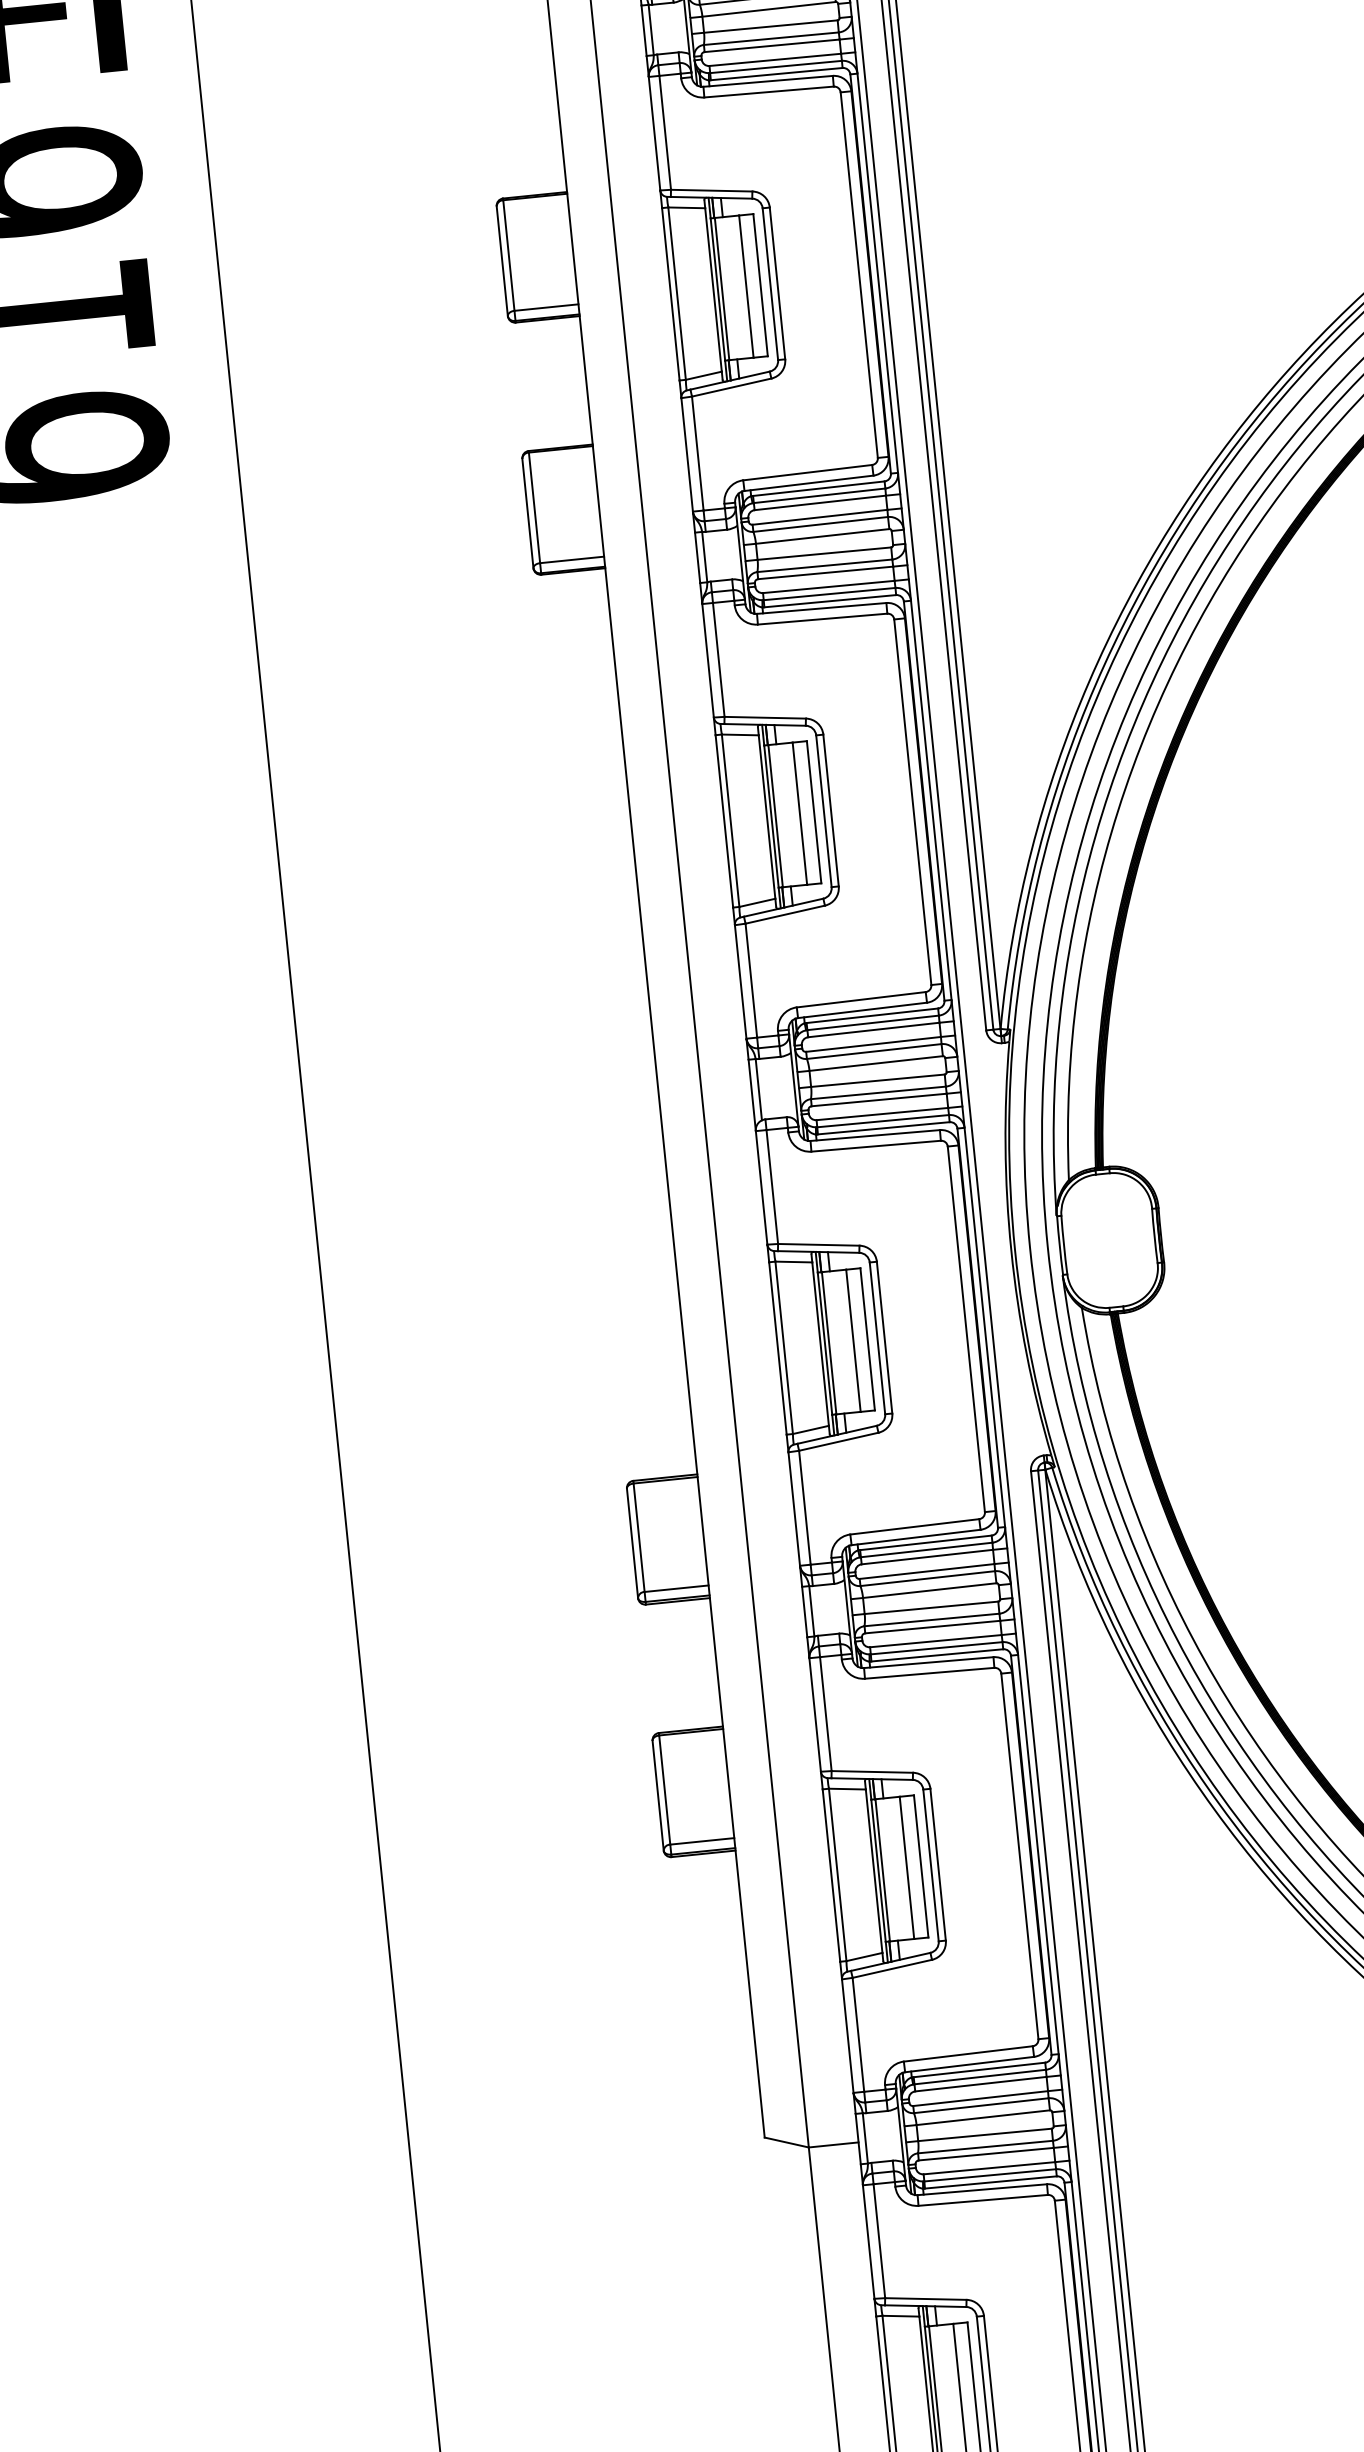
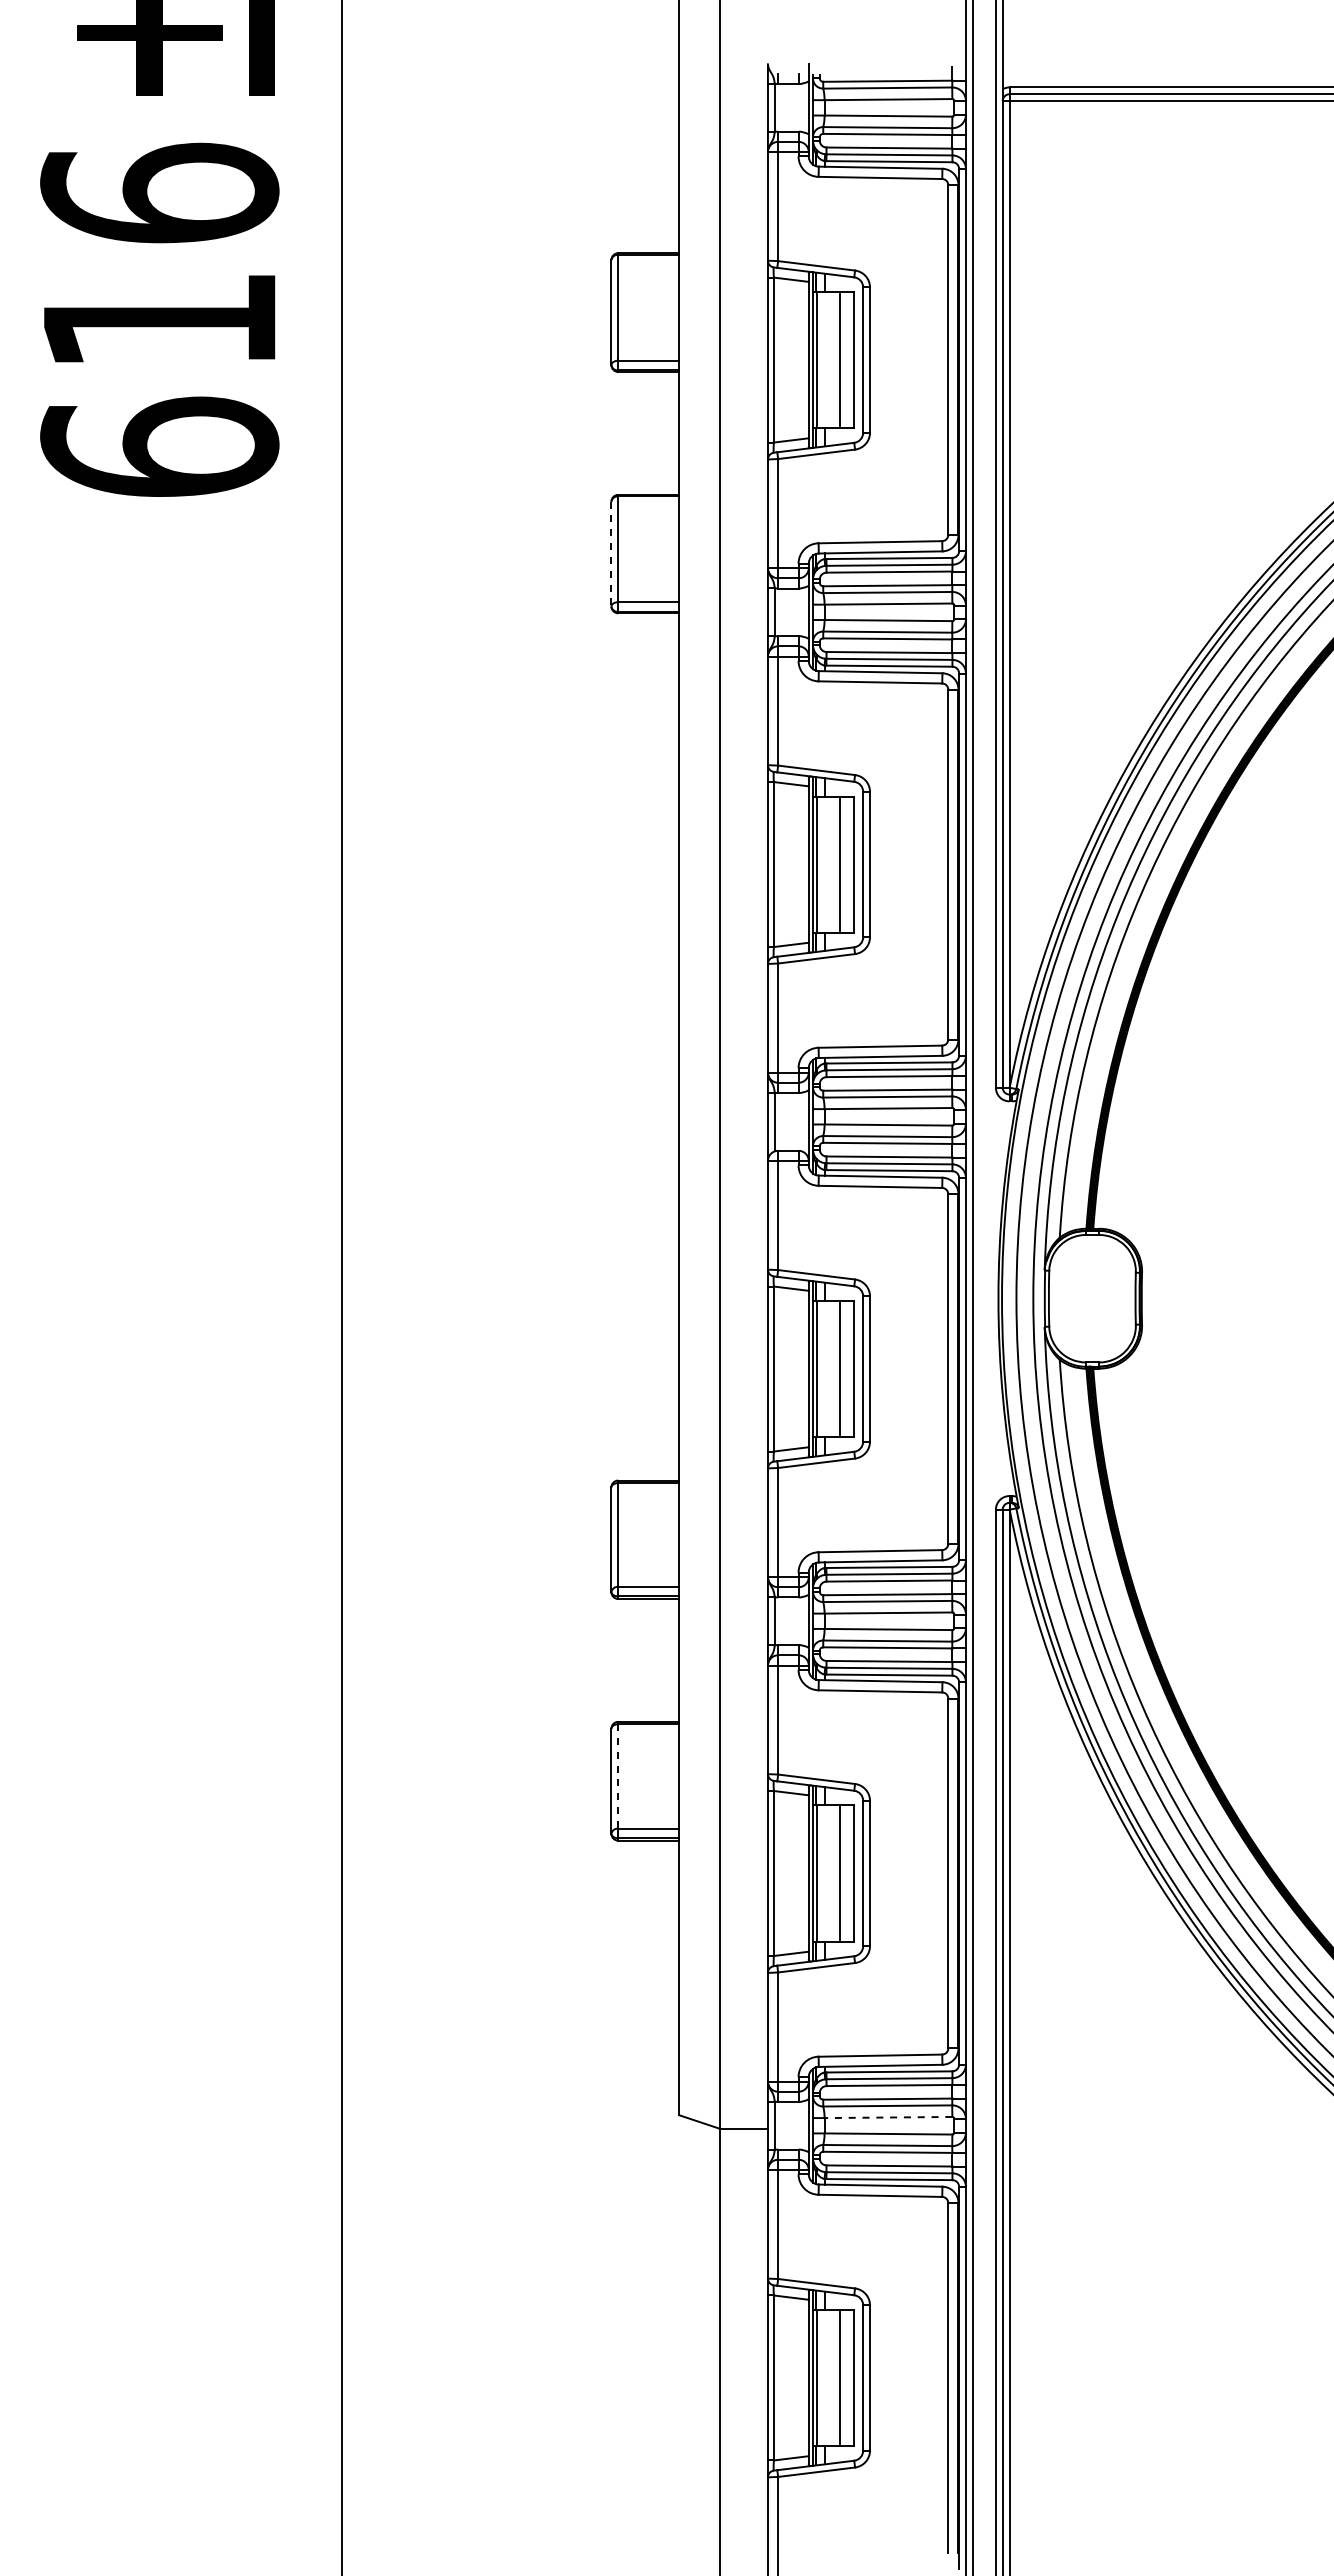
line: (528, 514) -> (611, 554), solid -> dashed
line: (665, 1790) -> (618, 1776), solid -> dashed
line: (983, 2117) -> (888, 2117), solid -> dashed

